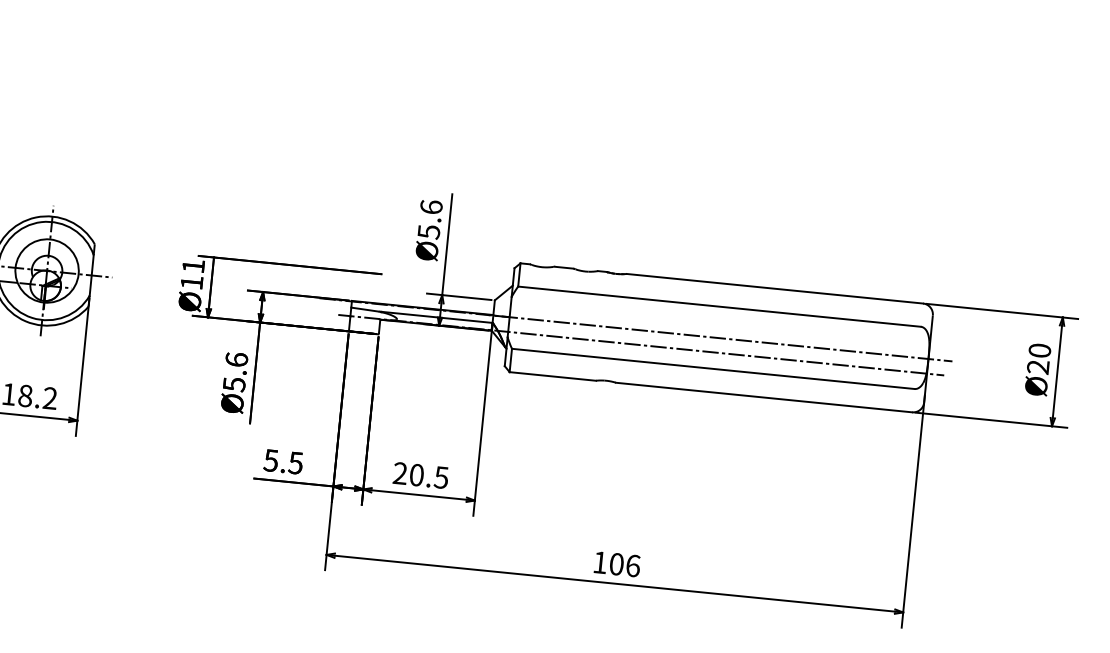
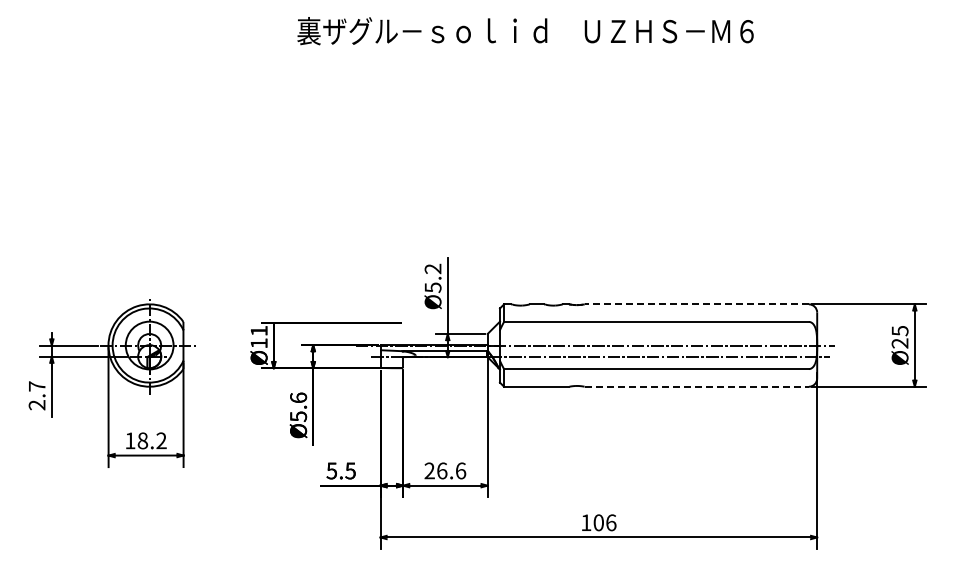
text: (430, 206) -> (432, 268), Ø5.6 -> Ø5.2
line: (774, 288) -> (696, 304), solid -> dashed
text: (1039, 349) -> (899, 330), Ø20 -> Ø25
line: (765, 397) -> (697, 386), solid -> dashed
text: (429, 475) -> (451, 470), 20.5 -> 26.6

